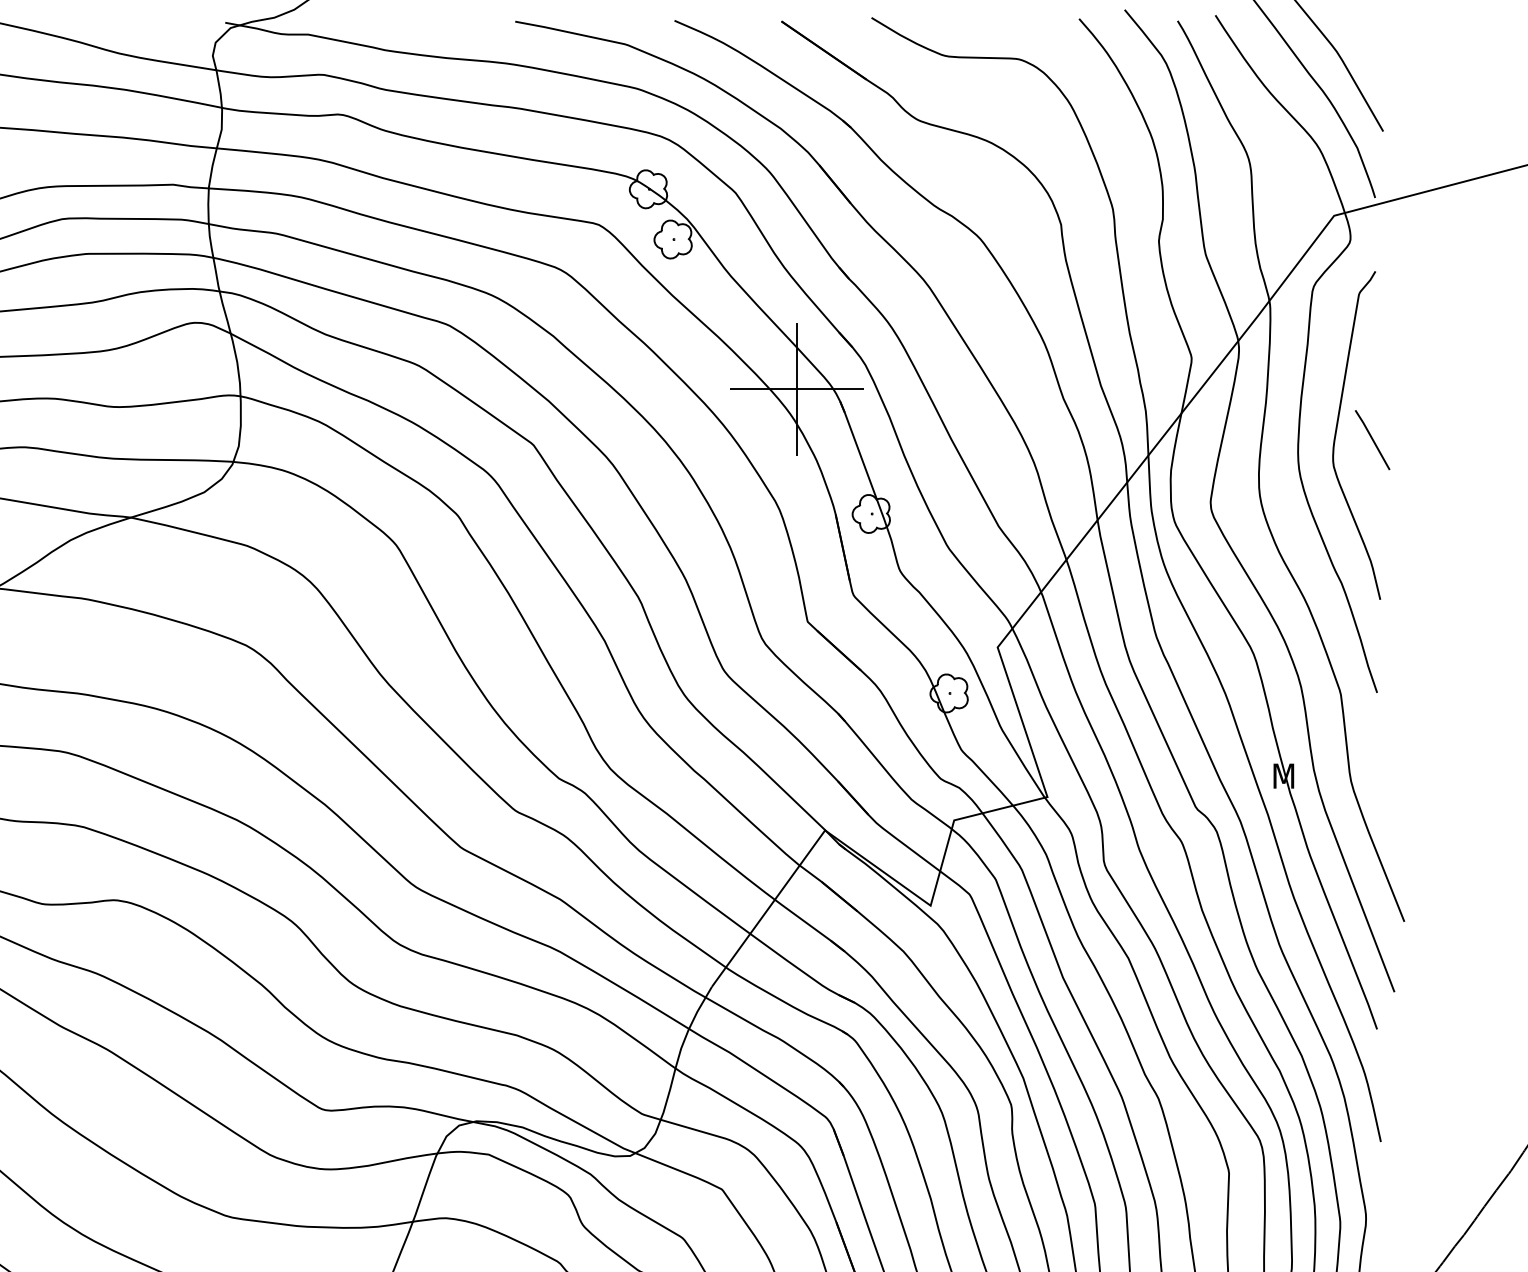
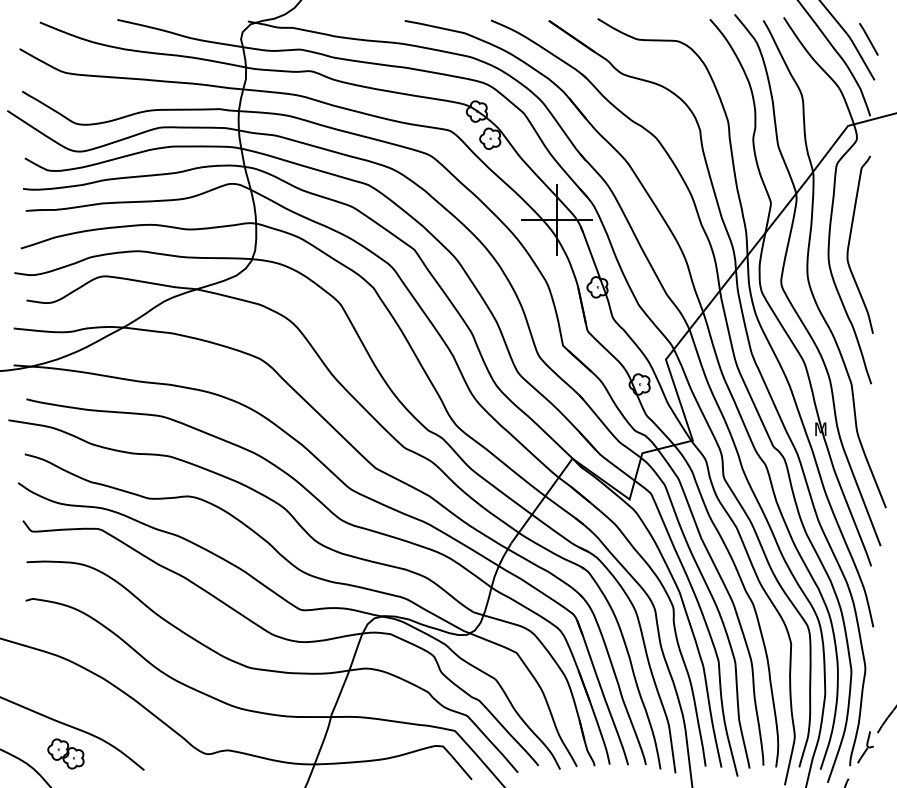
line: (1371, 440) -> (868, 39), moved

